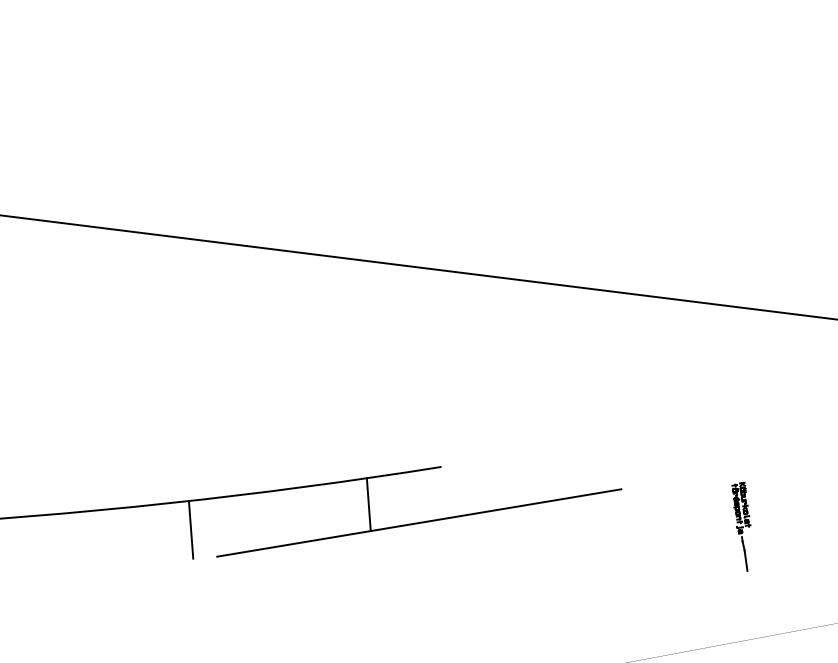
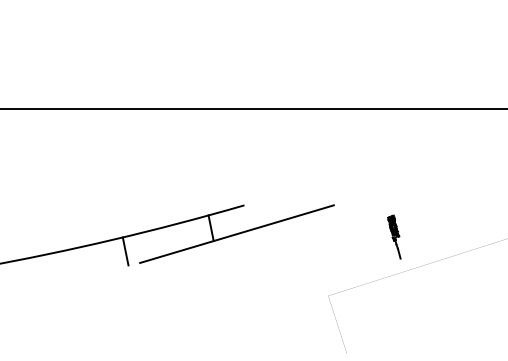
part: (740, 524) -> (394, 236), moved

